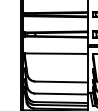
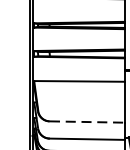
line: (62, 82) -> (88, 122), solid -> dashed

